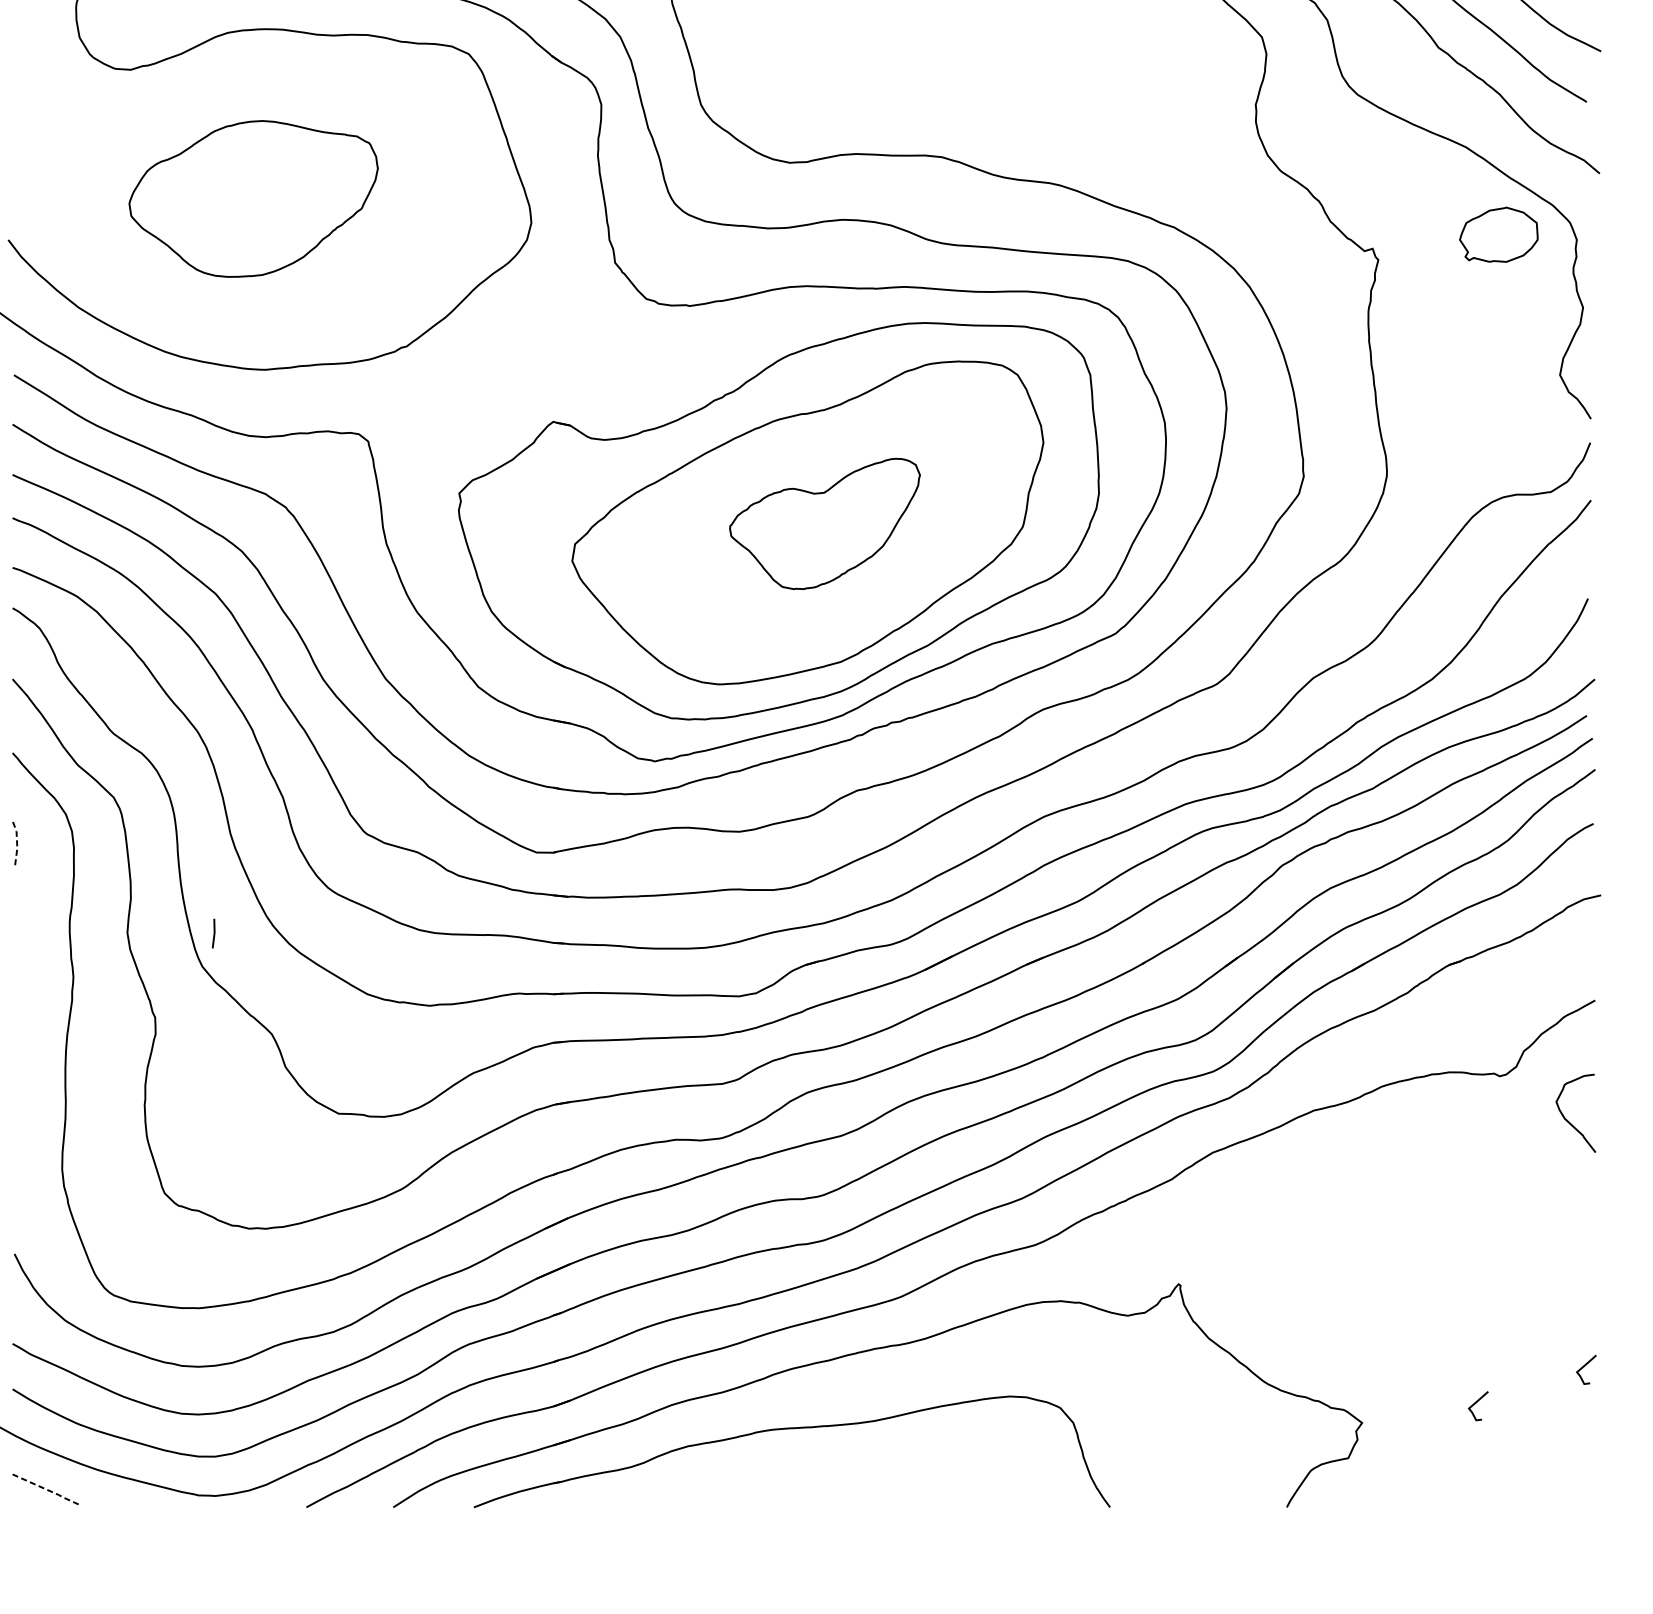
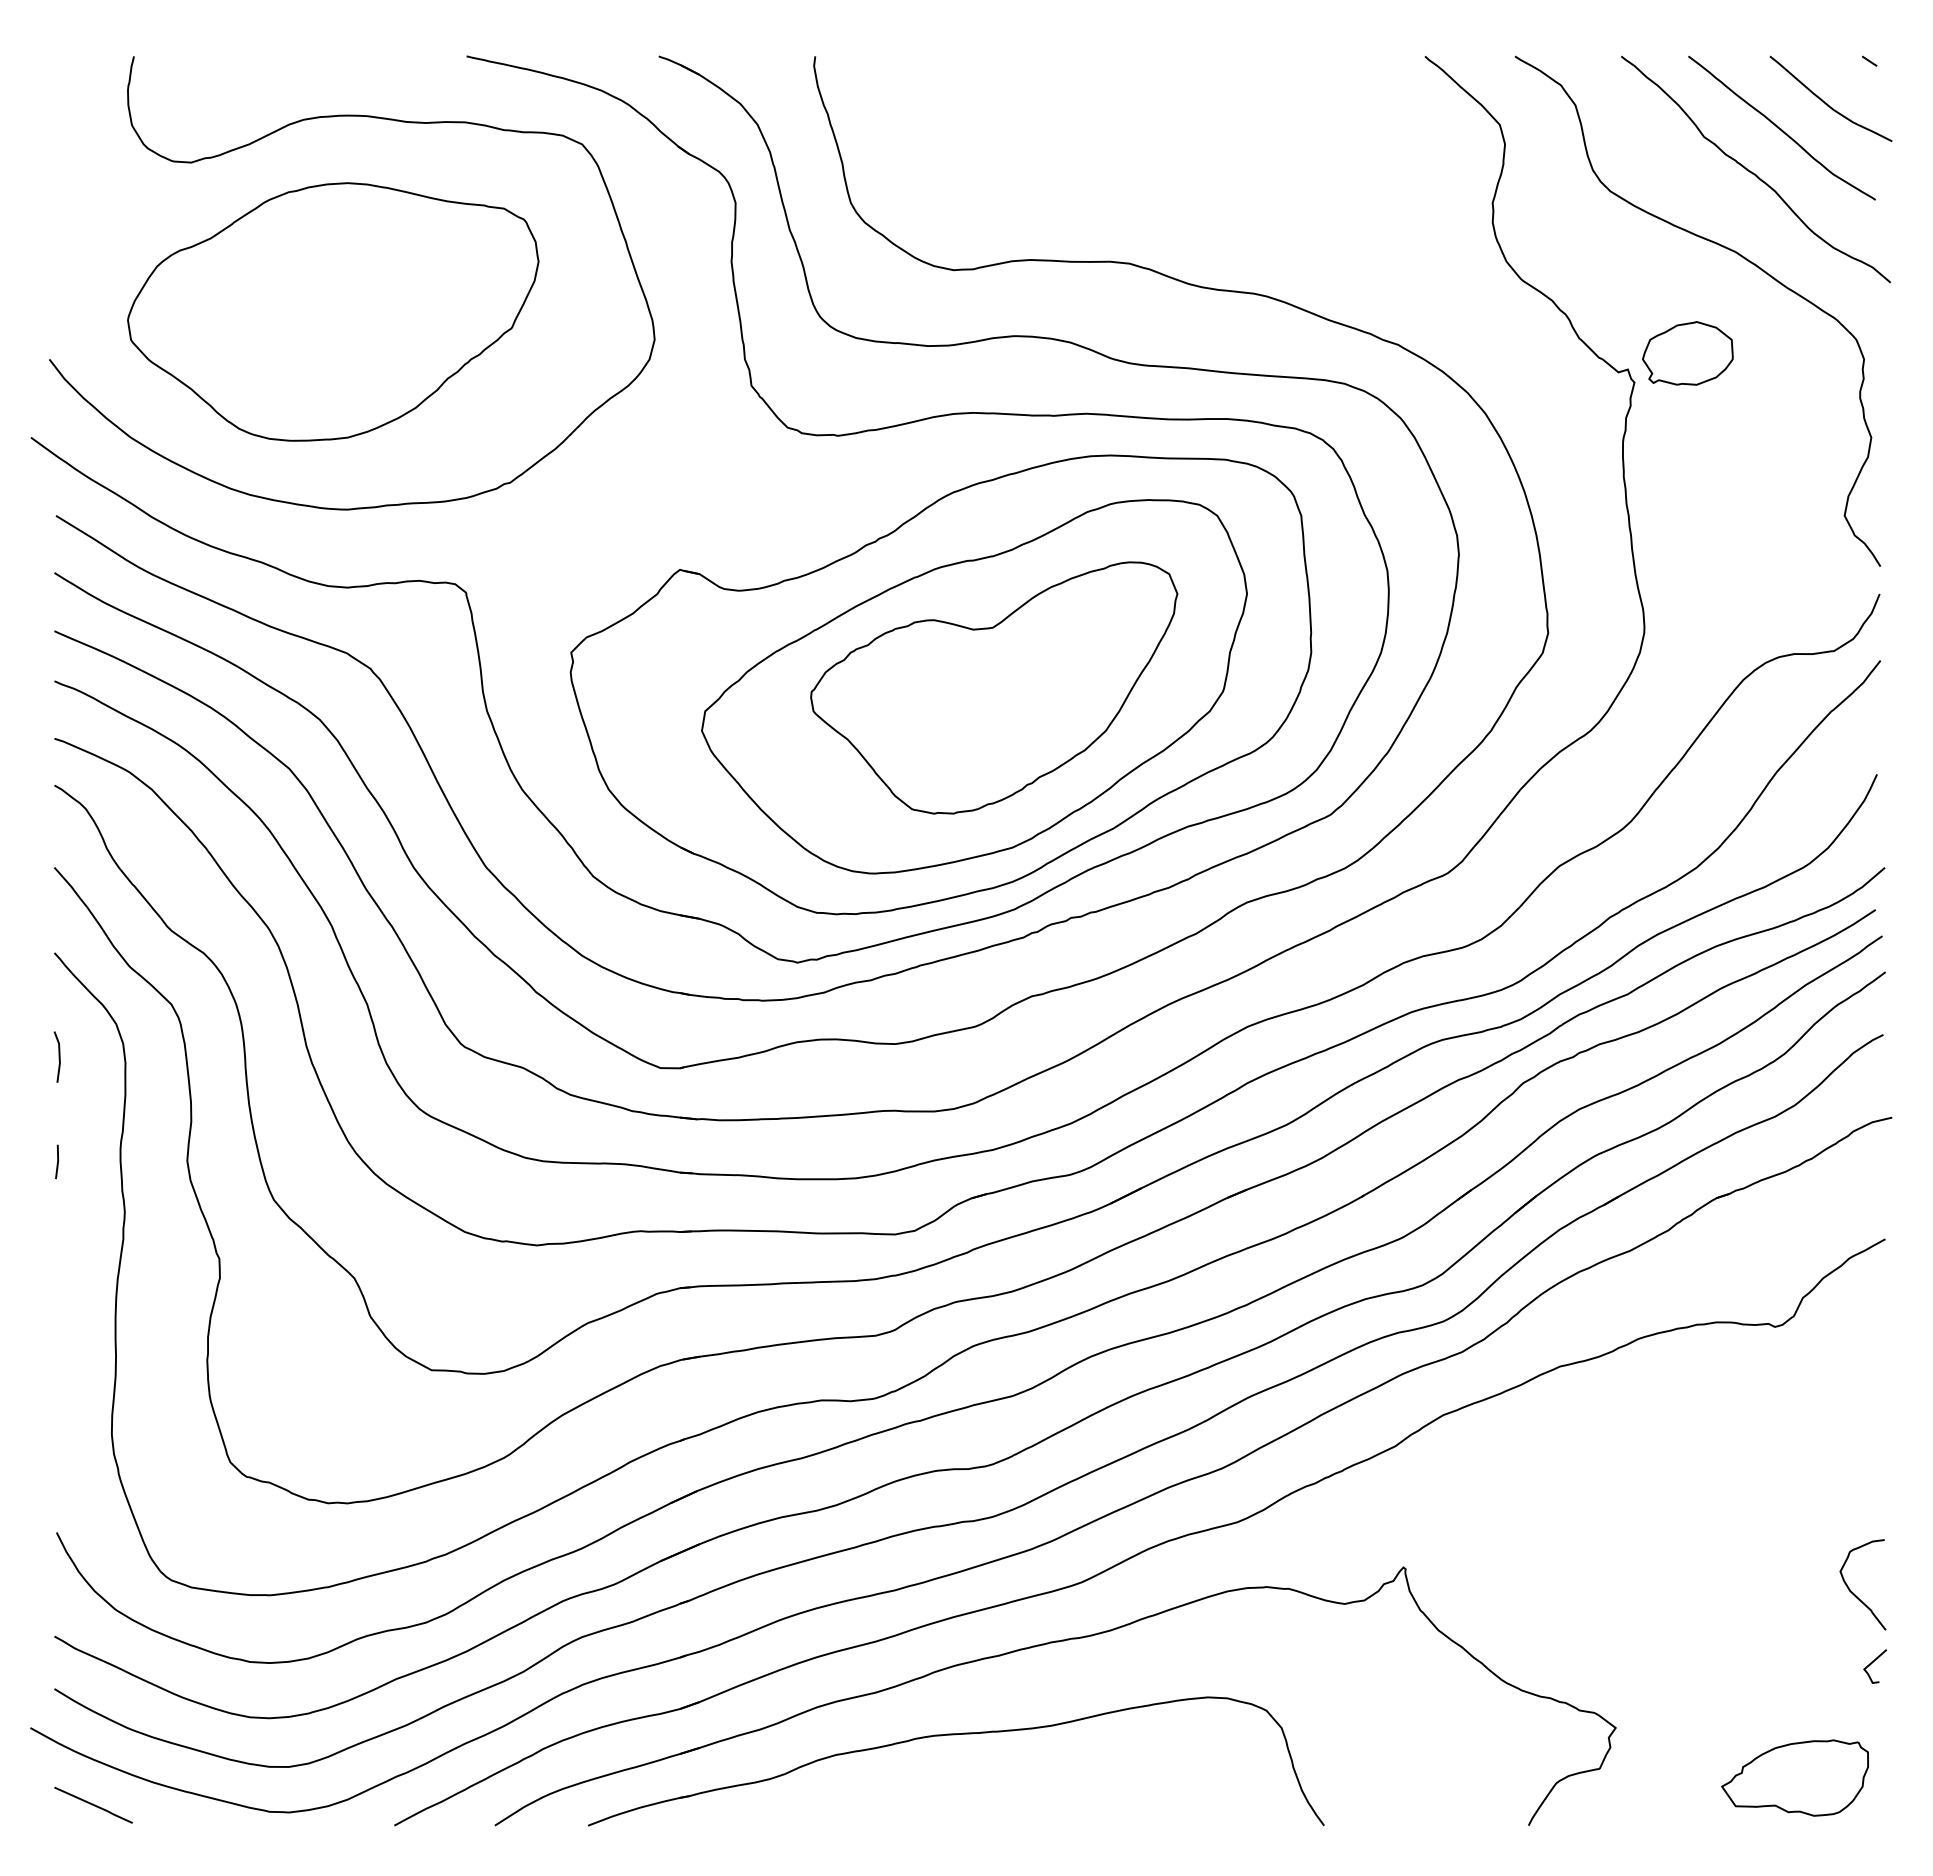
part: (253, 198) -> (333, 311), size x1.43
part: (1498, 234) -> (1687, 353), moved
part: (825, 523) -> (994, 687), size x1.67
line: (16, 842) -> (59, 1056), dashed -> solid
line: (214, 933) -> (57, 1161), moved
curve: (1567, 1119) -> (1853, 1592), moved
curve: (1476, 1403) -> (1747, 1705), removed
part: (1516, 1465) -> (1794, 1777), added
line: (48, 1489) -> (95, 1805), dashed -> solid

